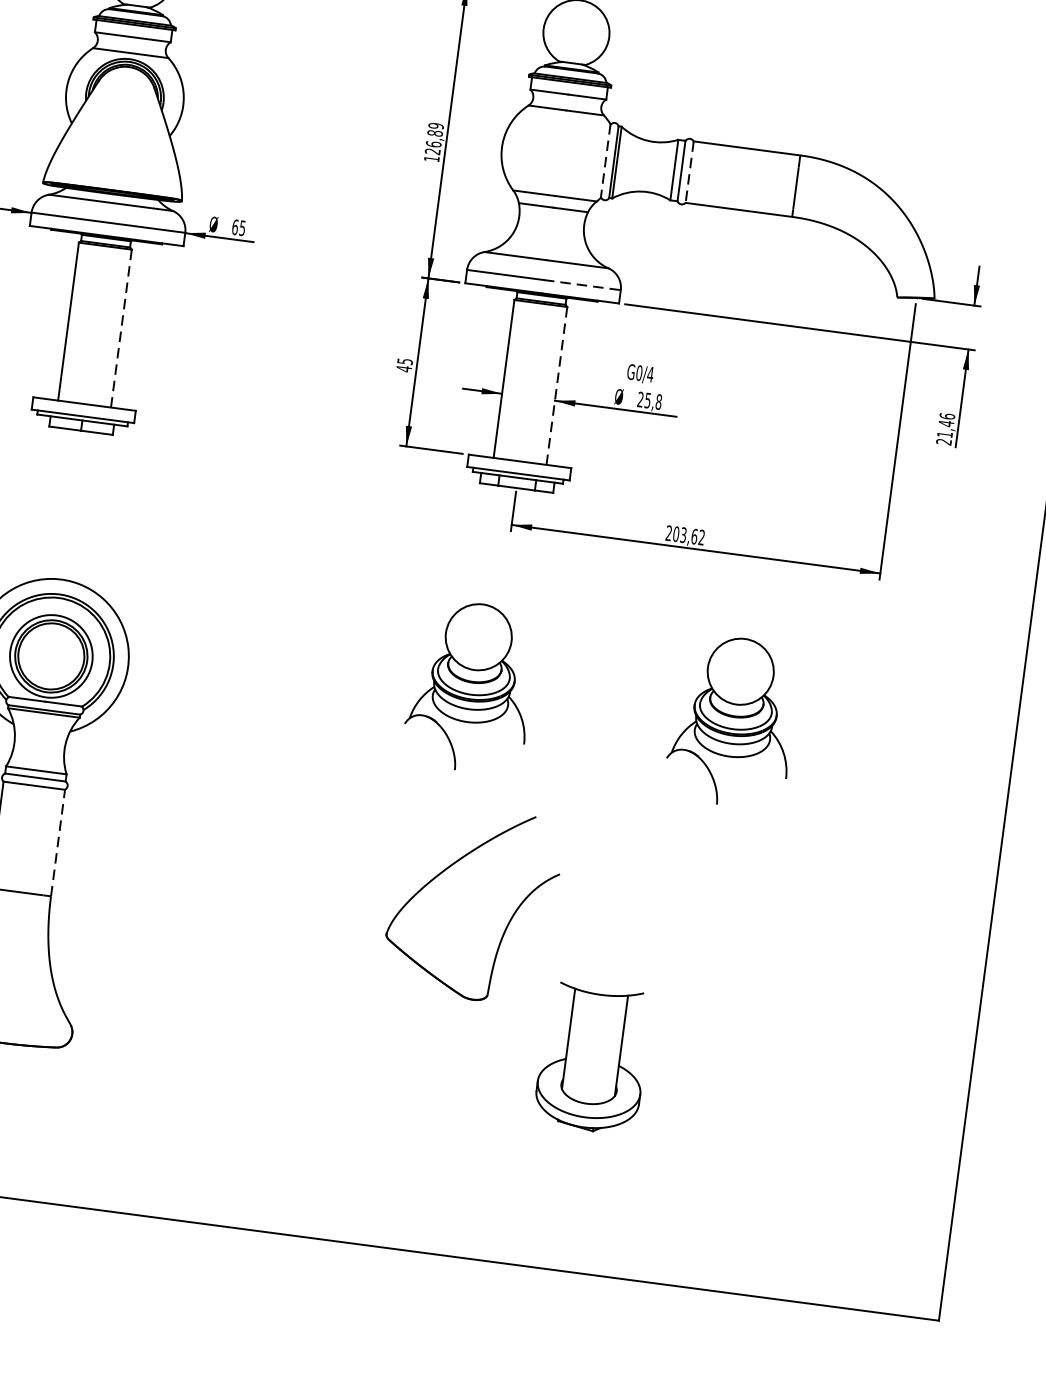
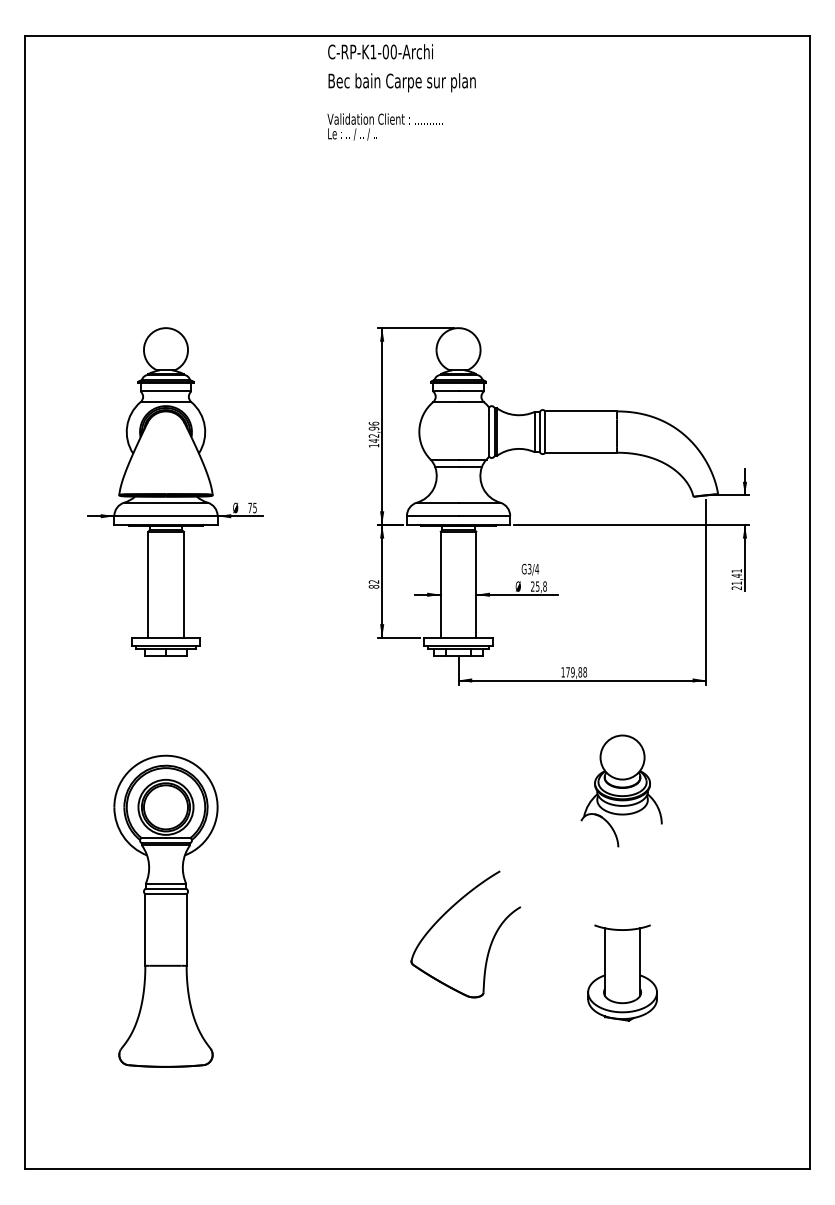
text: (433, 137) -> (373, 431), 126,89 -> 142,96
line: (604, 161) -> (488, 432), dashed -> solid
line: (689, 172) -> (545, 432), dashed -> solid
text: (235, 226) -> (250, 507), 65 -> 75
line: (582, 285) -> (484, 516), dashed -> solid
line: (121, 328) -> (183, 584), dashed -> solid
text: (403, 365) -> (373, 584), 45 -> 82
text: (639, 373) -> (529, 569), G0/4 -> G3/4
line: (557, 385) -> (476, 584), dashed -> solid
text: (946, 415) -> (736, 570), 21,46 -> 21,41
text: (685, 535) -> (574, 672), 203,62 -> 179,88
part: (470, 686) -> (445, 790), removed
line: (57, 843) -> (186, 930), dashed -> solid
part: (592, 1058) -> (622, 972), moved

